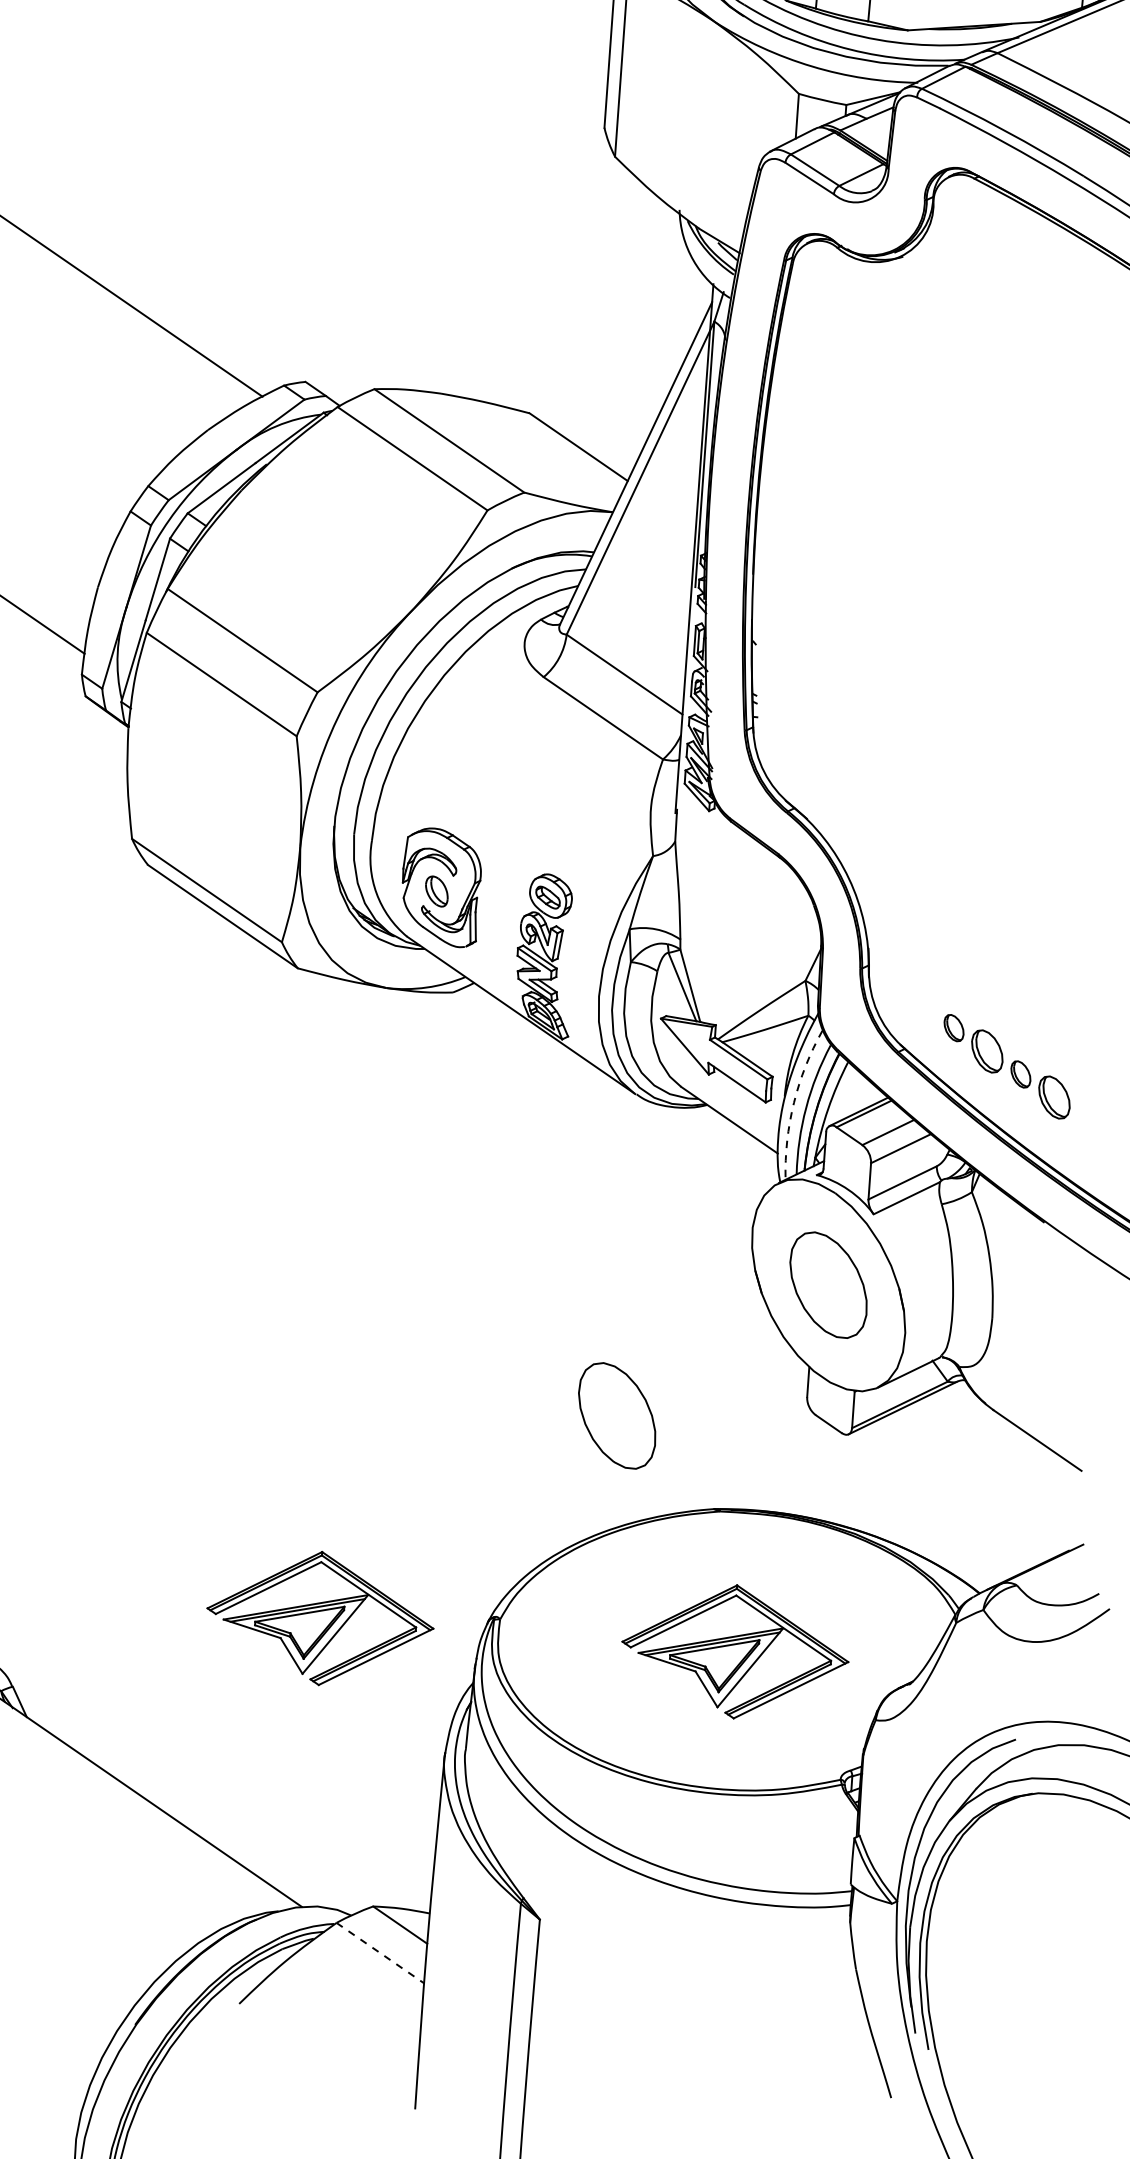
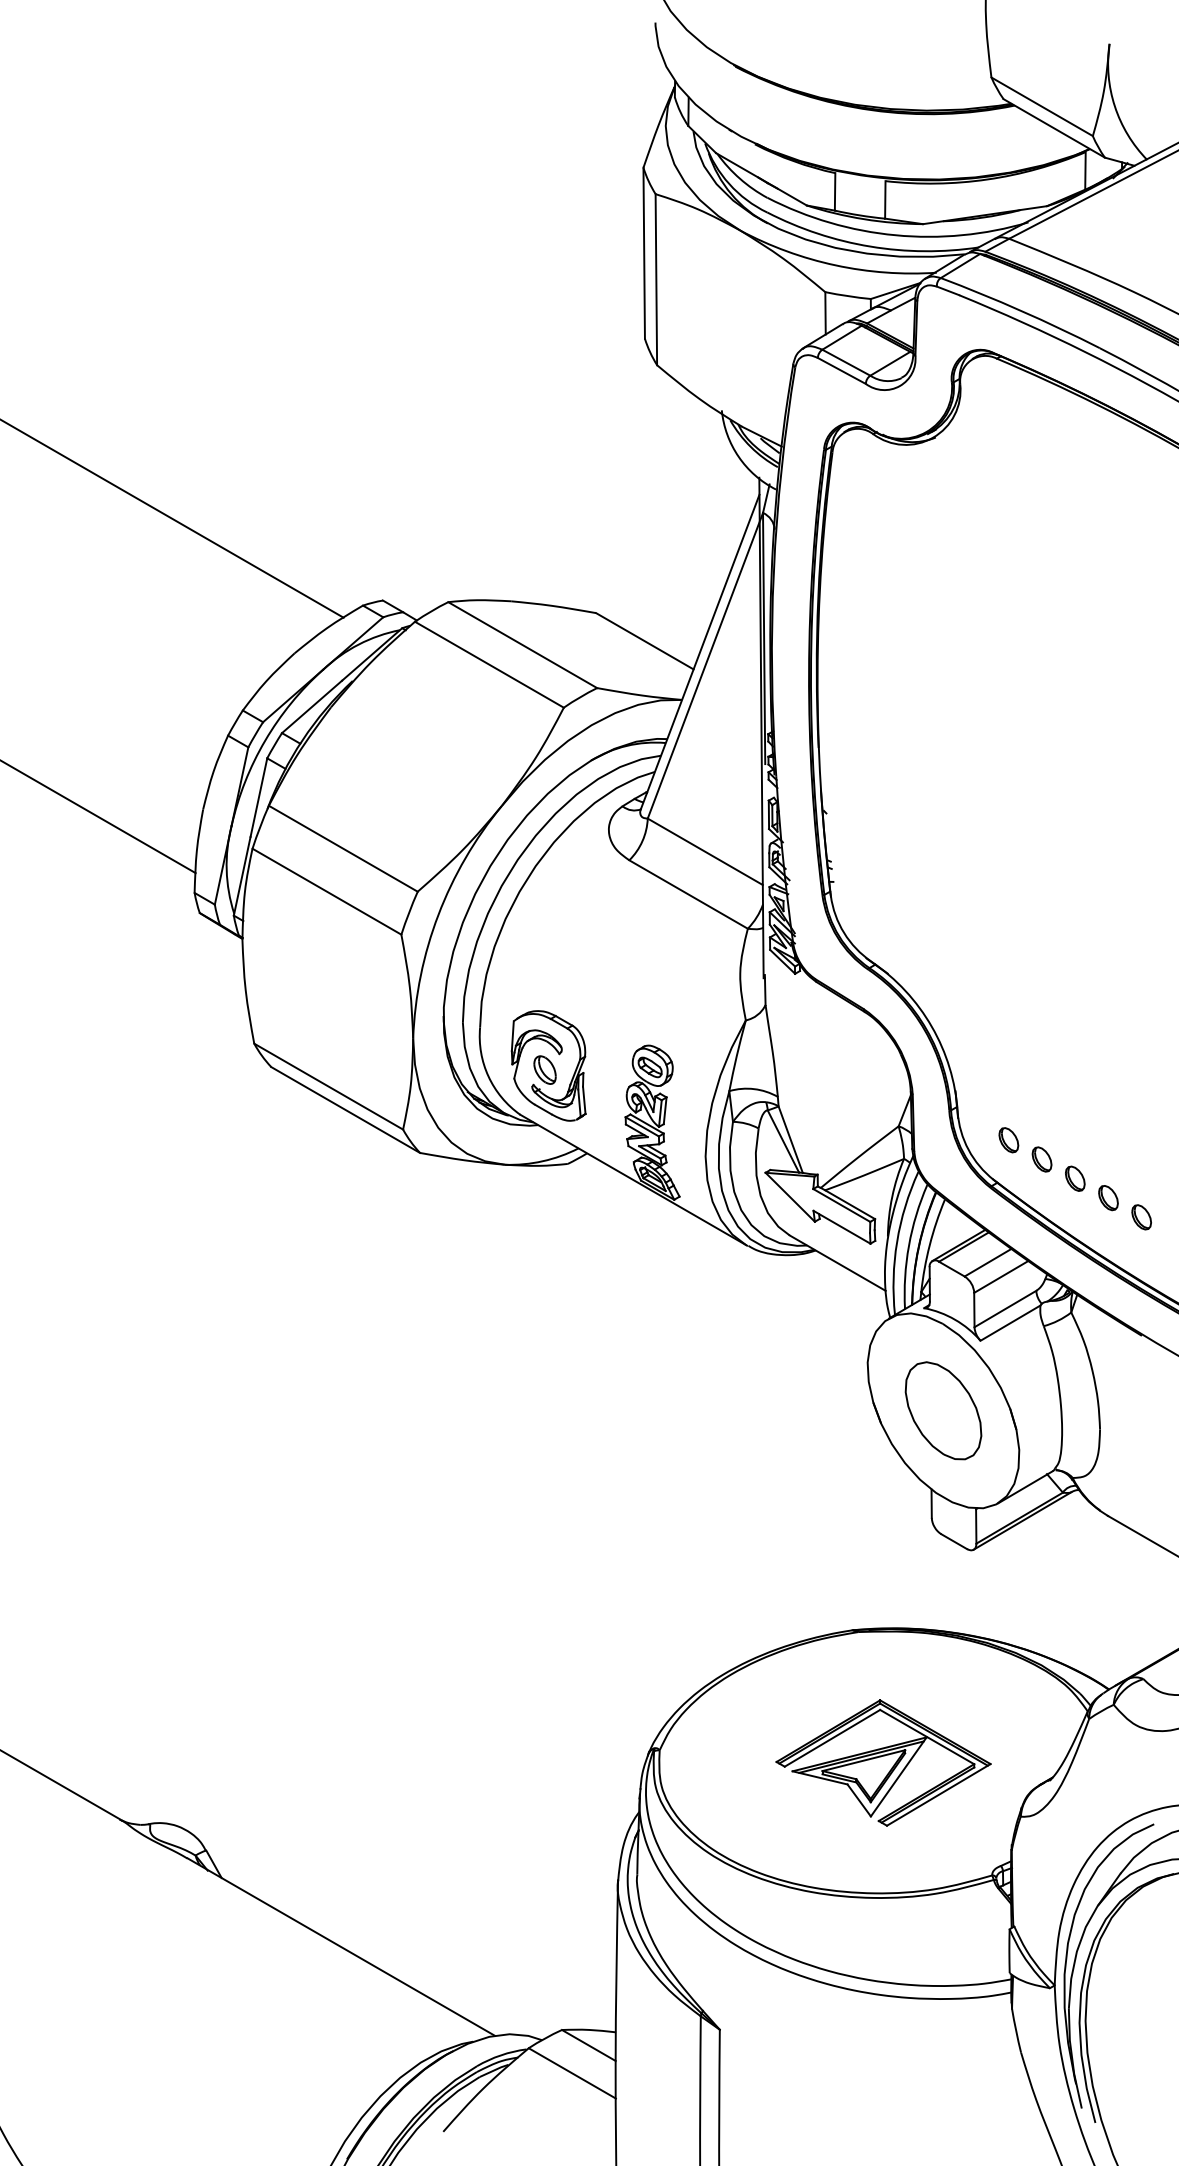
part: (920, 1005) -> (1008, 1140), added
part: (987, 1051) -> (1075, 1178), size x0.62
part: (1054, 1097) -> (1141, 1217), size x0.62
arc: (794, 1102) -> (897, 1241), dashed -> solid
part: (617, 1415) -> (754, 1549), removed
part: (320, 1617) -> (490, 1762), removed
line: (380, 1953) -> (572, 2073), dashed -> solid

